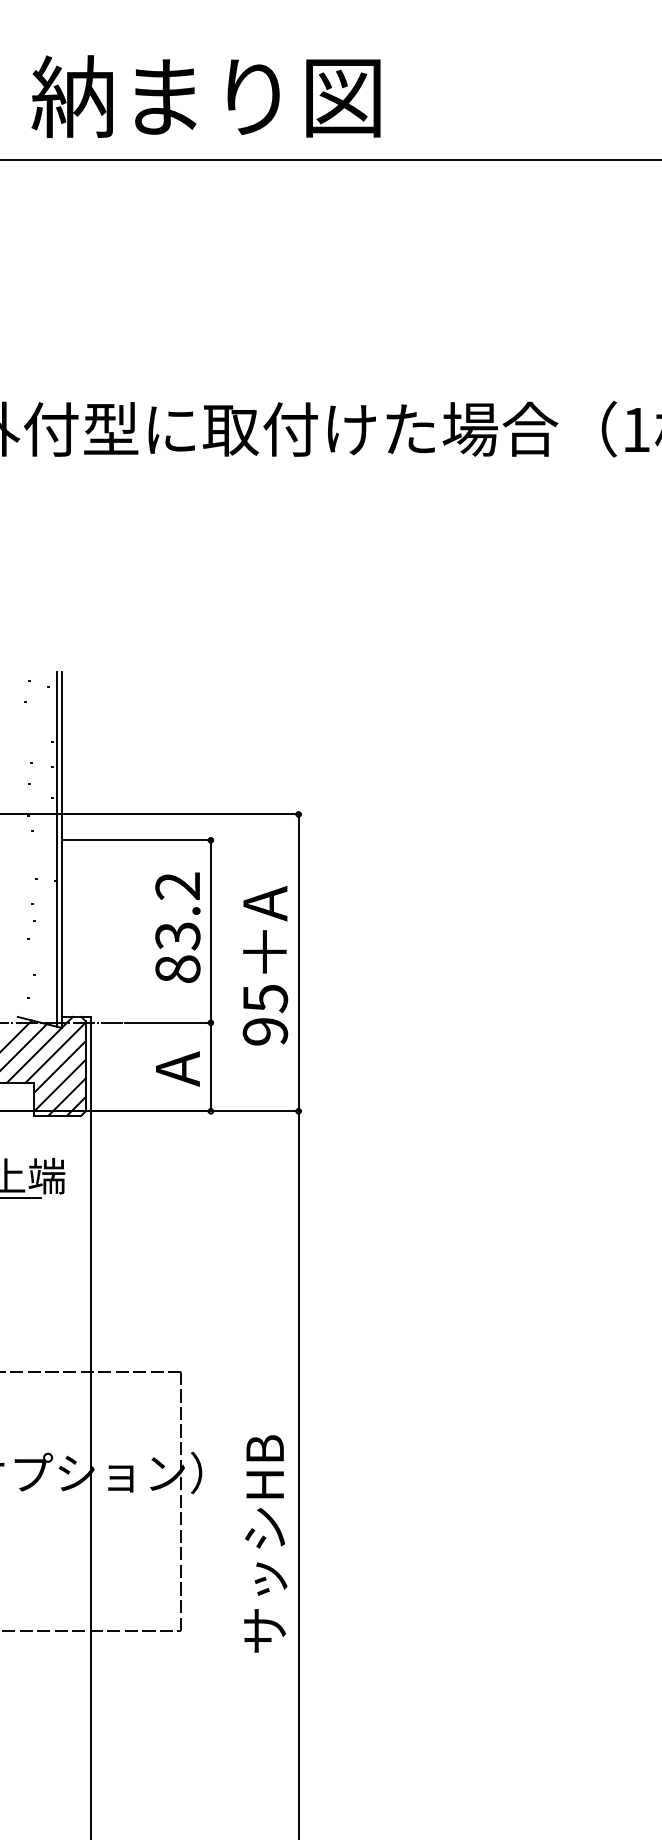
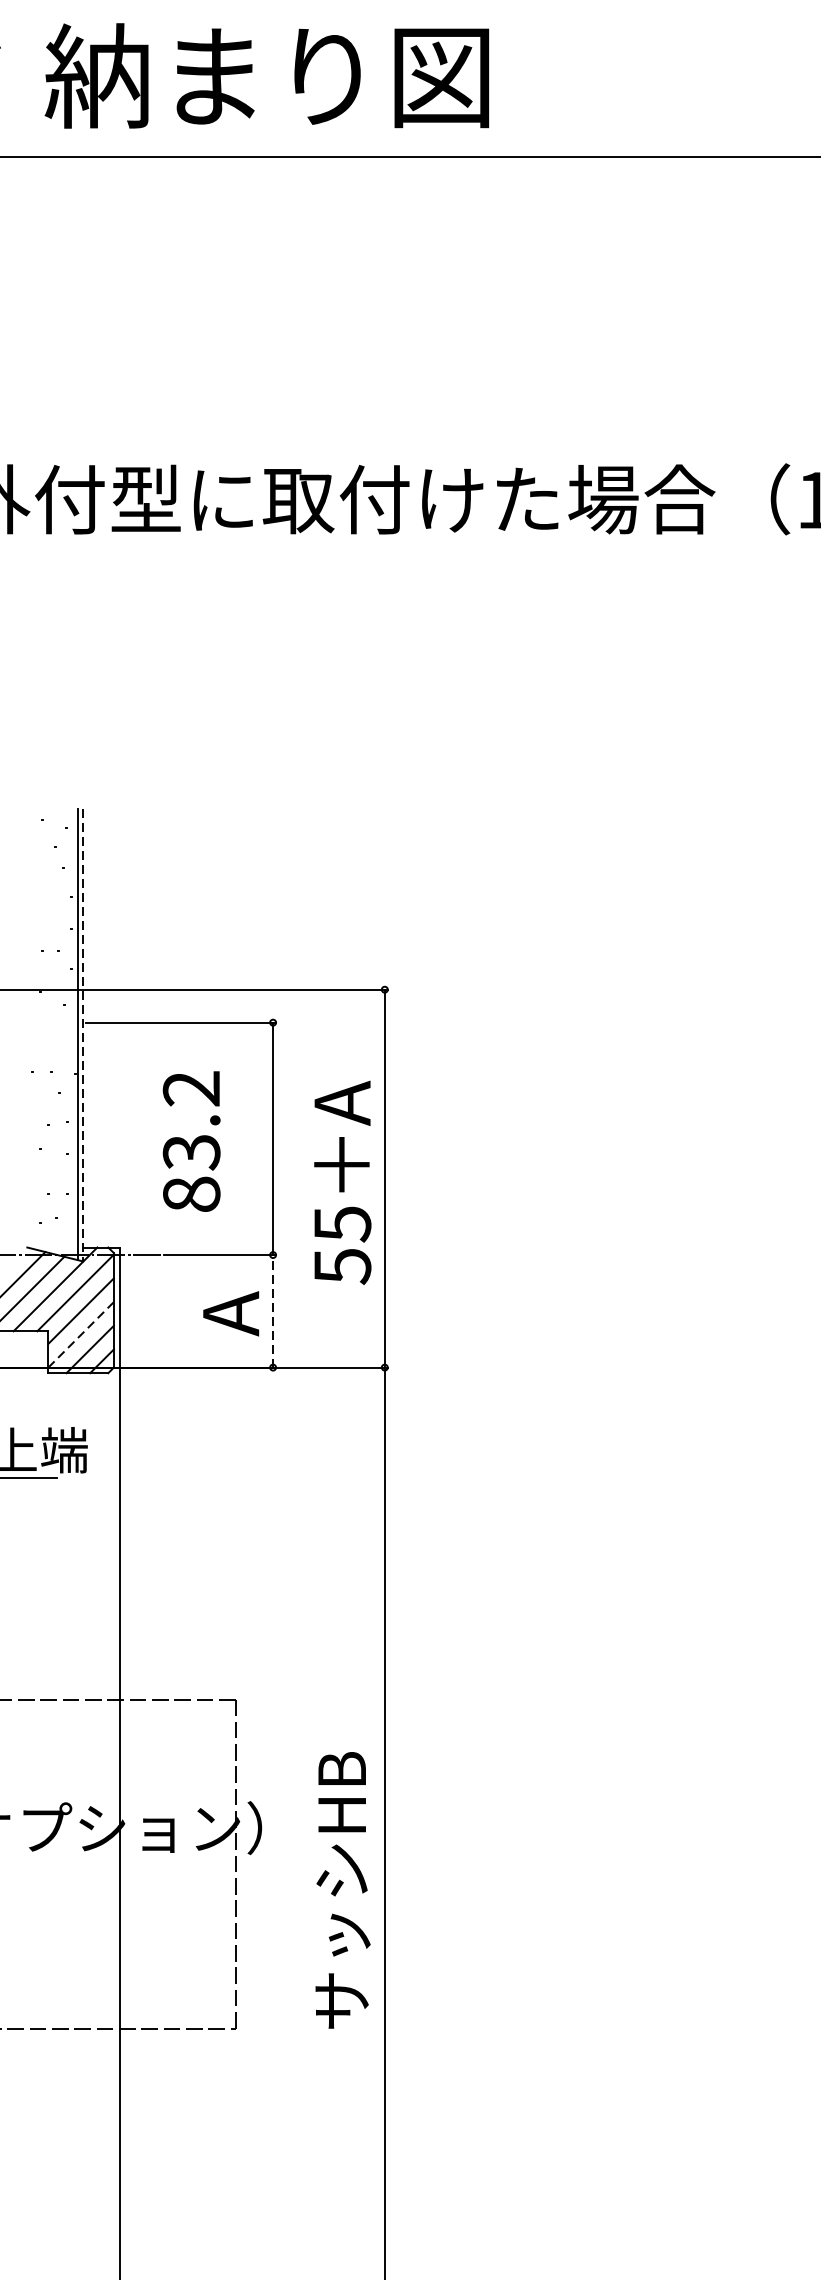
line: (61, 850) -> (82, 1035), solid -> dashed
text: (177, 927) -> (191, 1141), moved
text: (265, 1032) -> (342, 1267), 95 -> 55
line: (210, 1066) -> (272, 1310), solid -> dashed
line: (60, 1085) -> (81, 1334), solid -> dashed
text: (265, 1543) -> (342, 1889), moved

